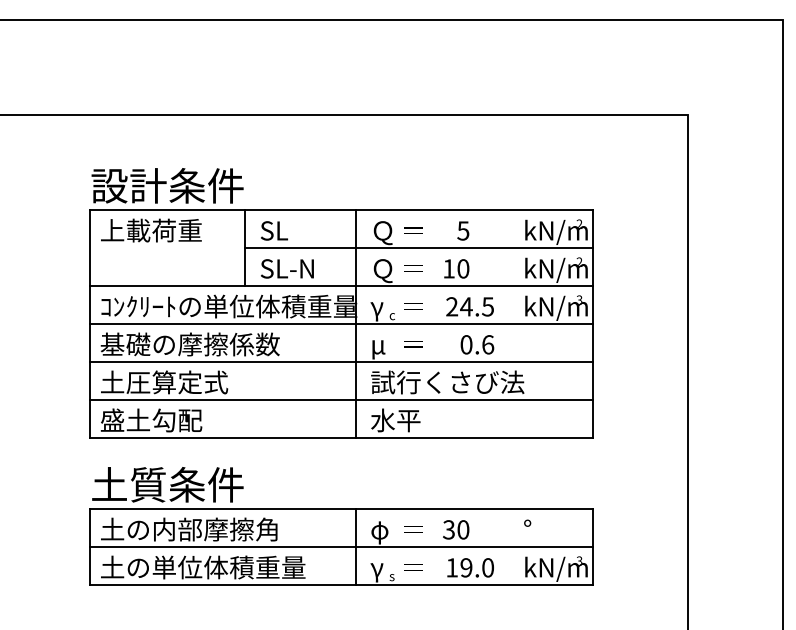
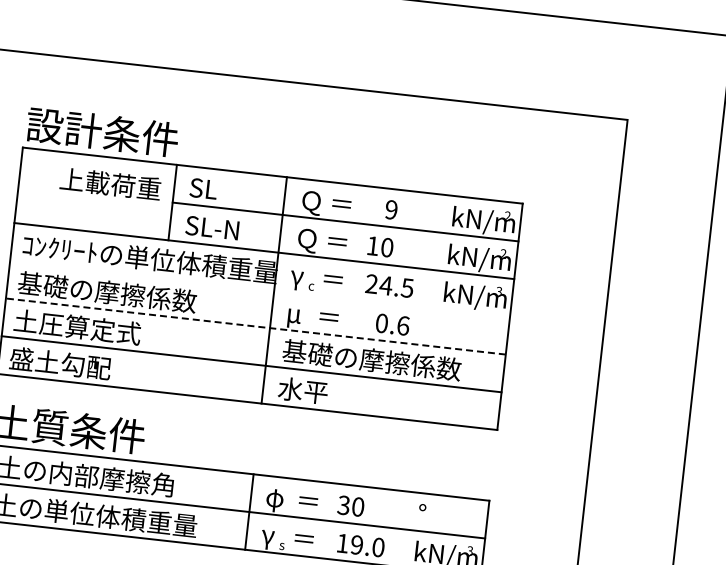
text: (151, 230) -> (110, 184), moved
text: (463, 230) -> (391, 209), 5 -> 9
line: (341, 323) -> (260, 288), removed
line: (341, 361) -> (255, 326), solid -> dashed
text: (460, 382) -> (371, 360), 試行くさび法 -> 基礎の摩擦係数

